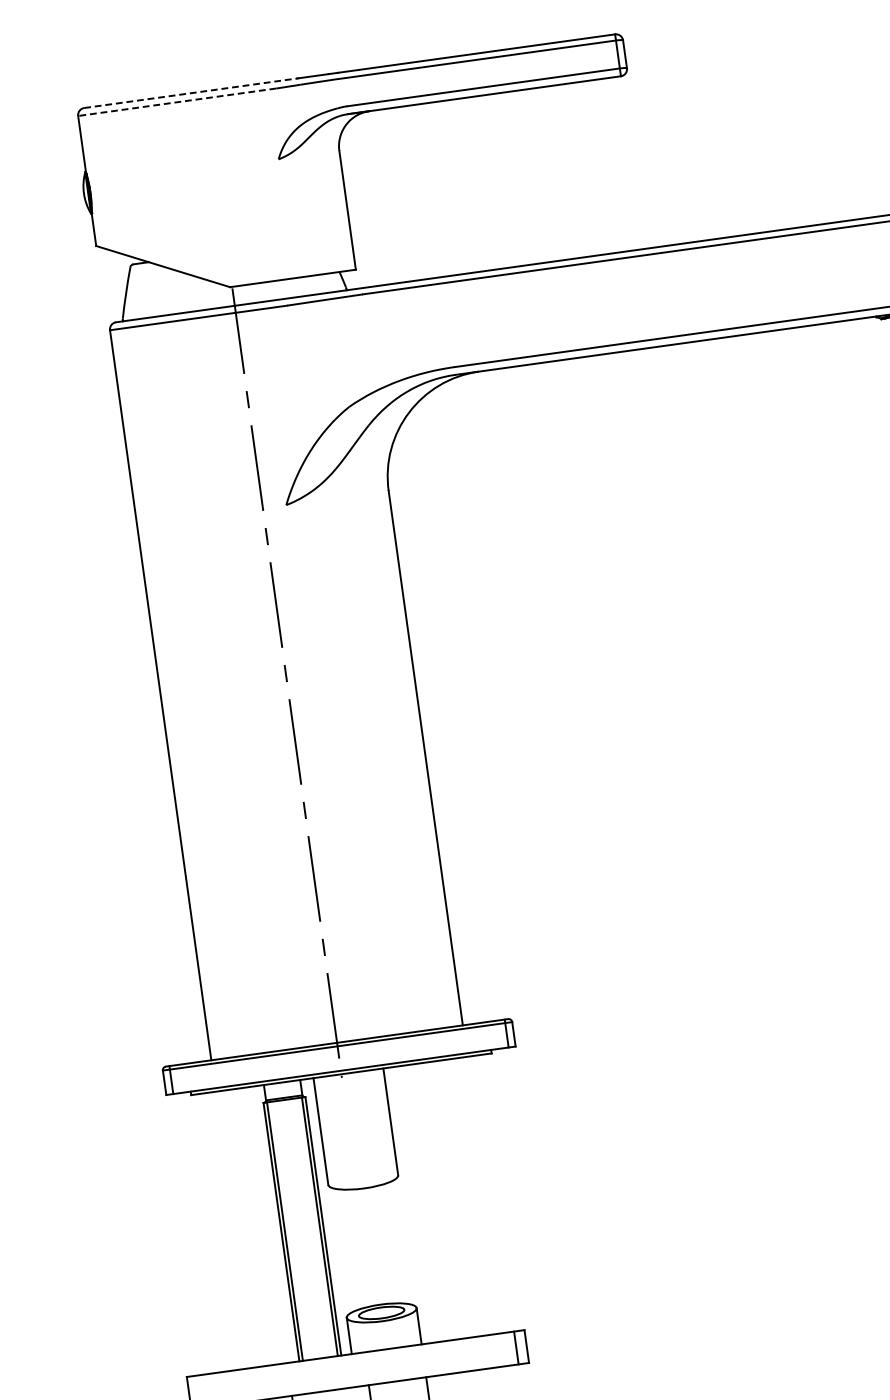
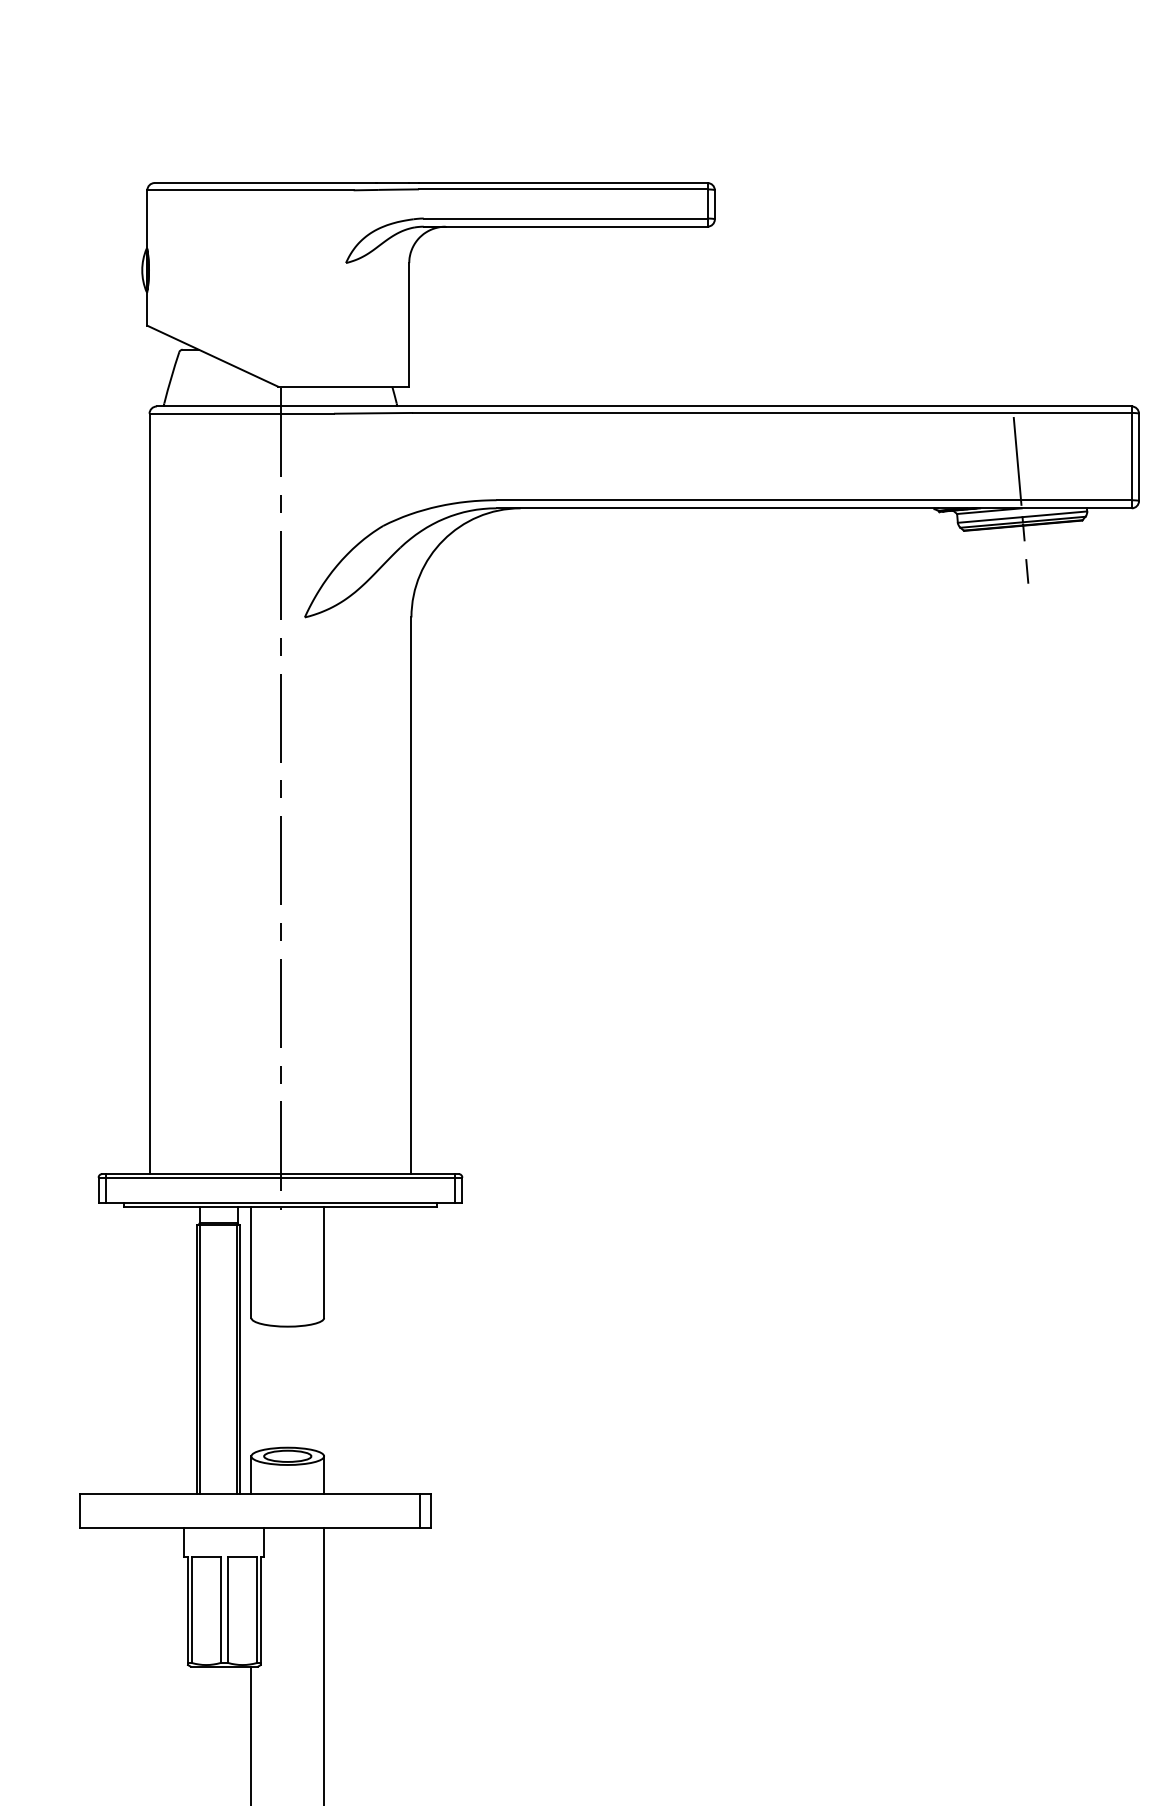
line: (190, 93) -> (265, 183), dashed -> solid
line: (176, 102) -> (249, 190), dashed -> solid

